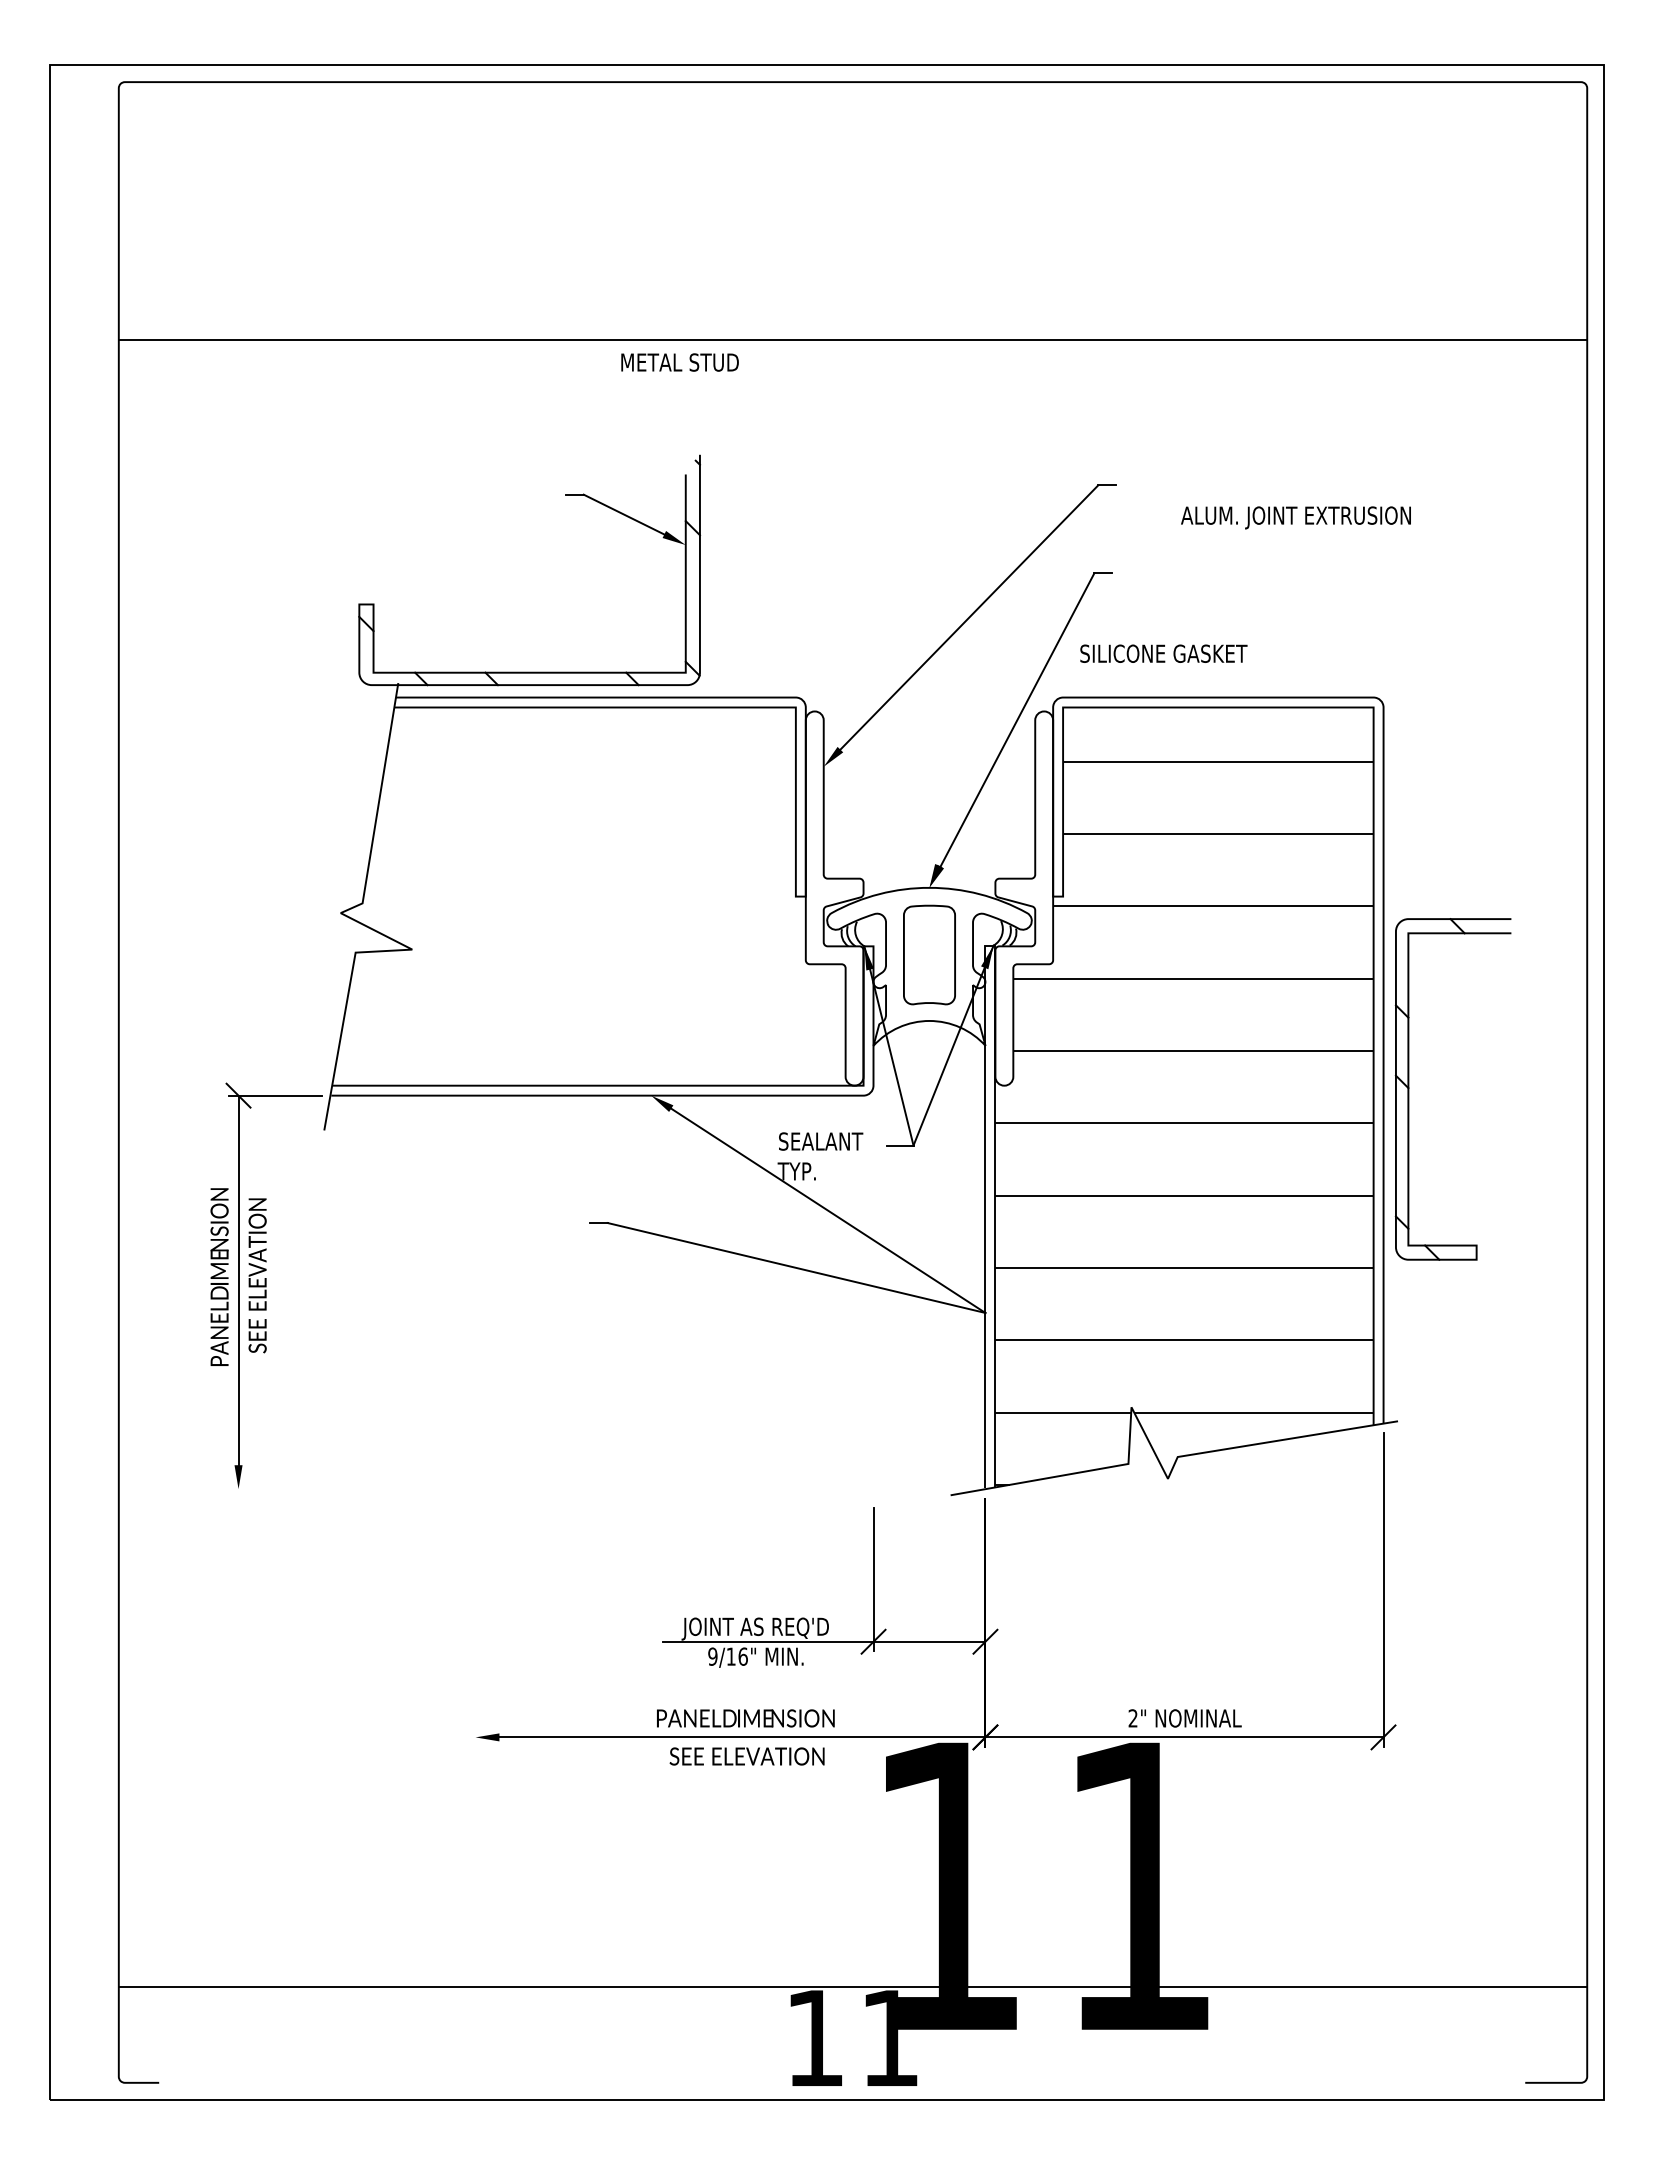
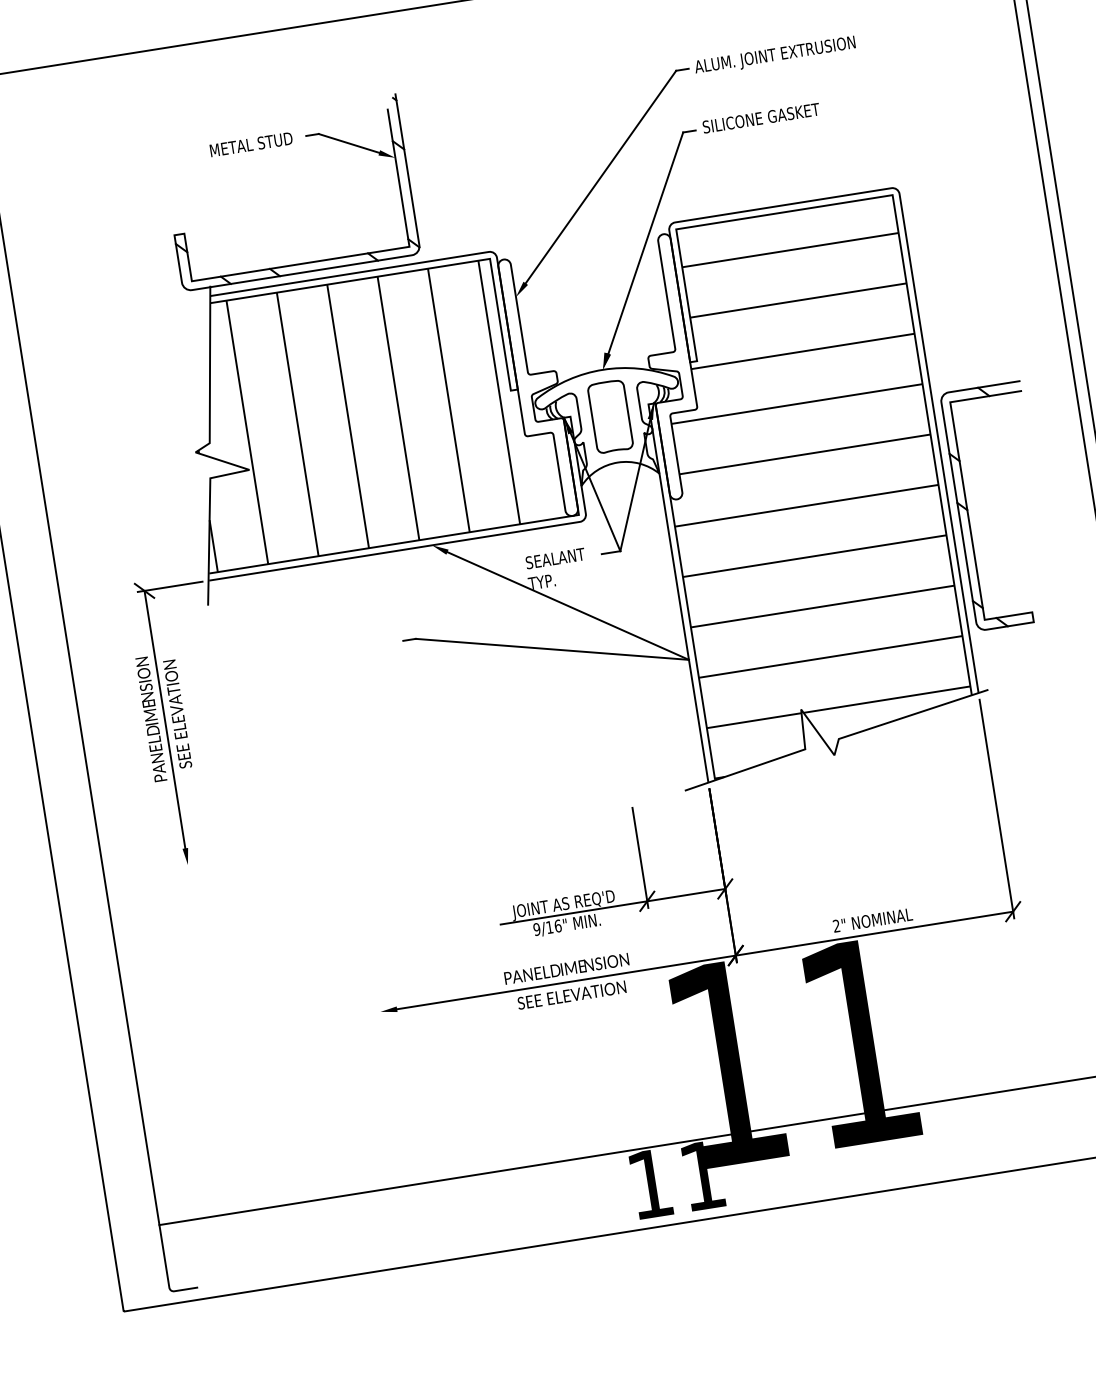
text: (679, 362) -> (250, 144), moved
text: (1295, 517) -> (774, 55), moved
text: (1163, 653) -> (761, 118), moved
hatch: (598, 896) -> (373, 412), added
part: (1409, 1089) -> (968, 511), moved

